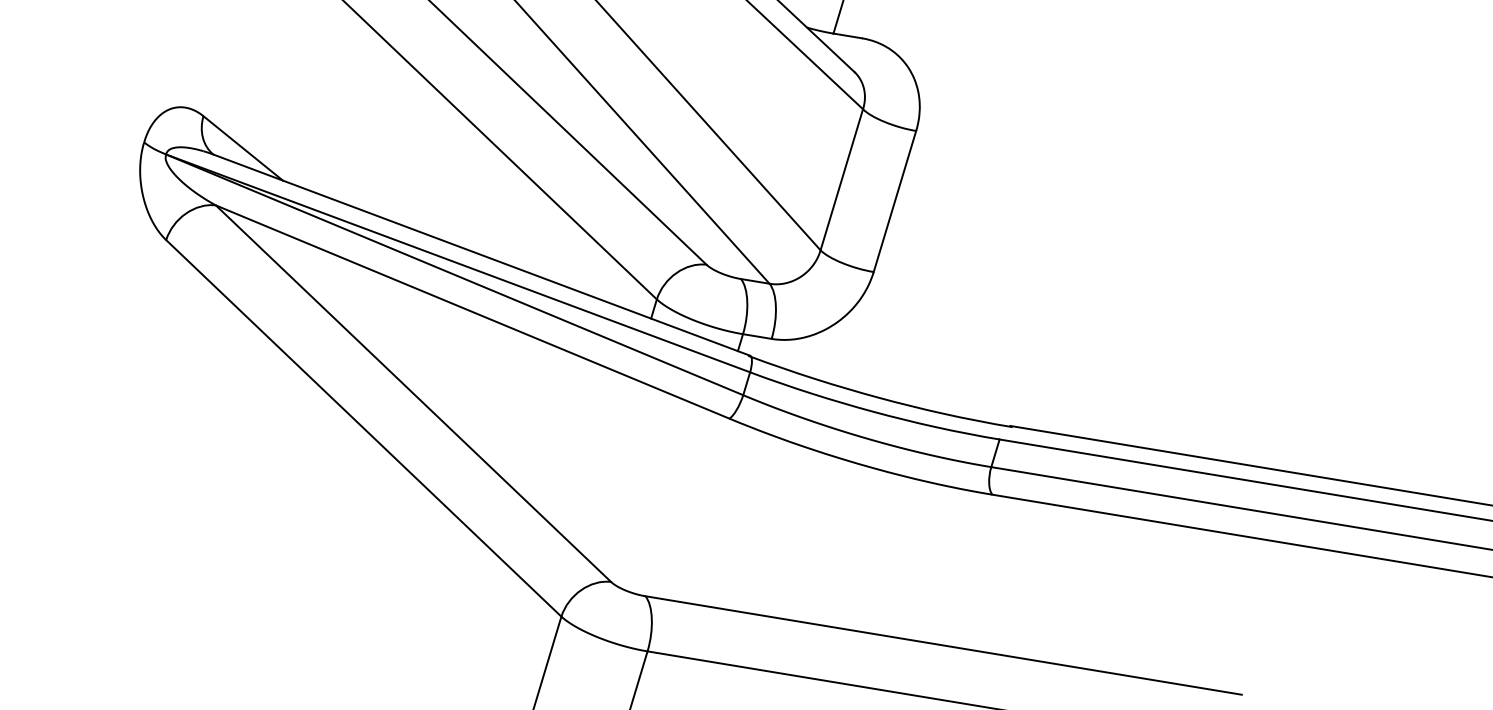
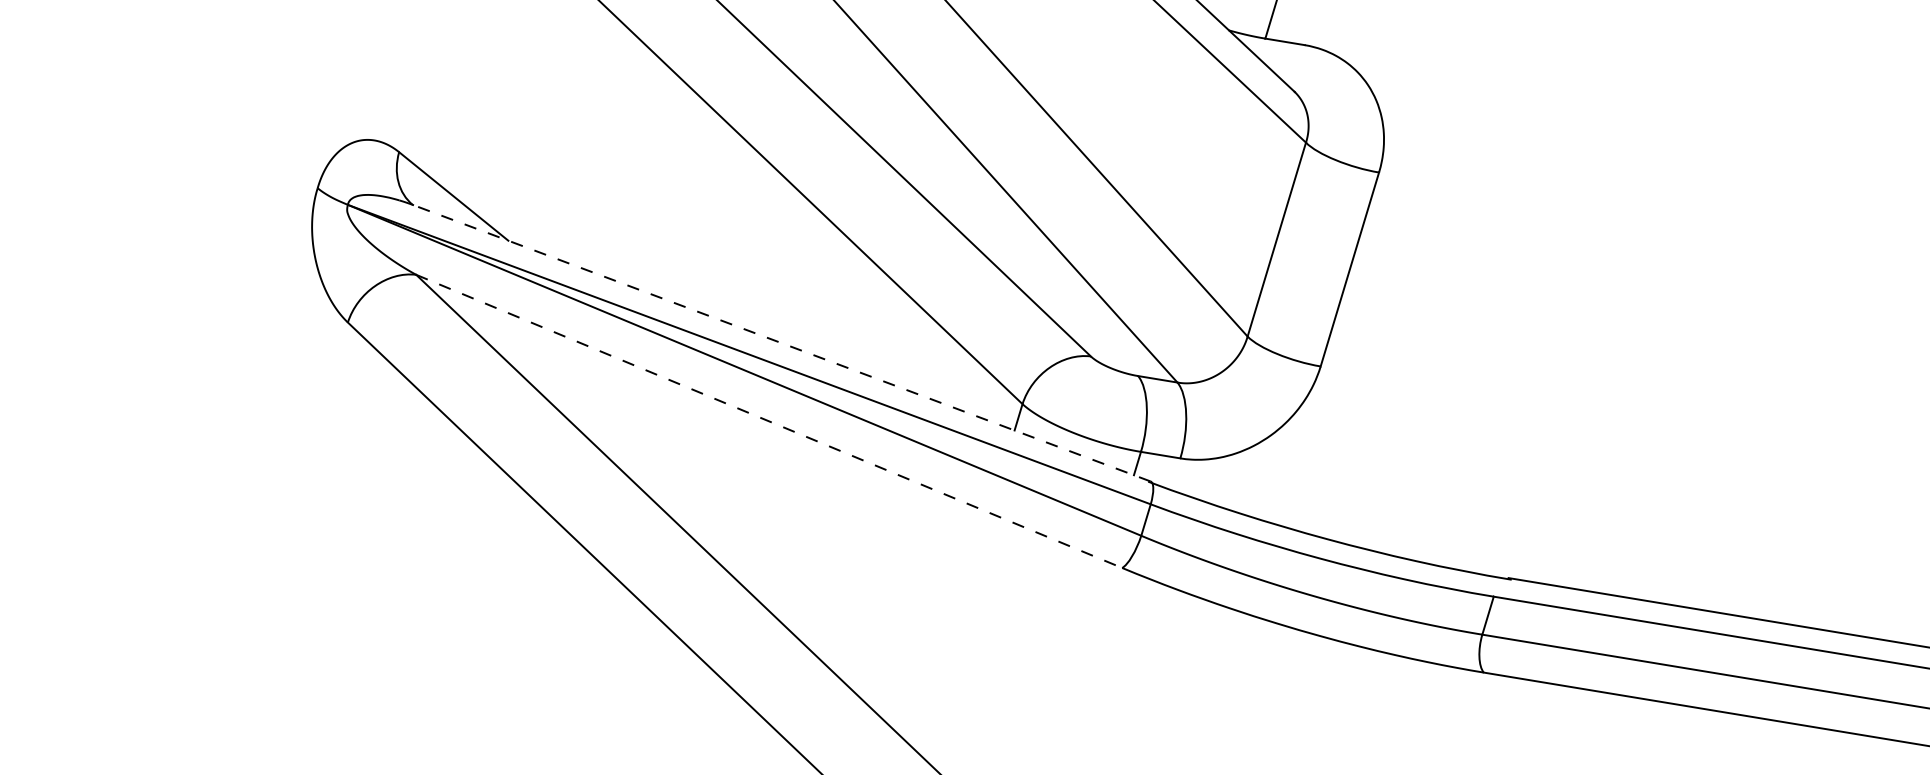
line: (481, 255) -> (781, 343), solid -> dashed
line: (472, 312) -> (769, 422), solid -> dashed

